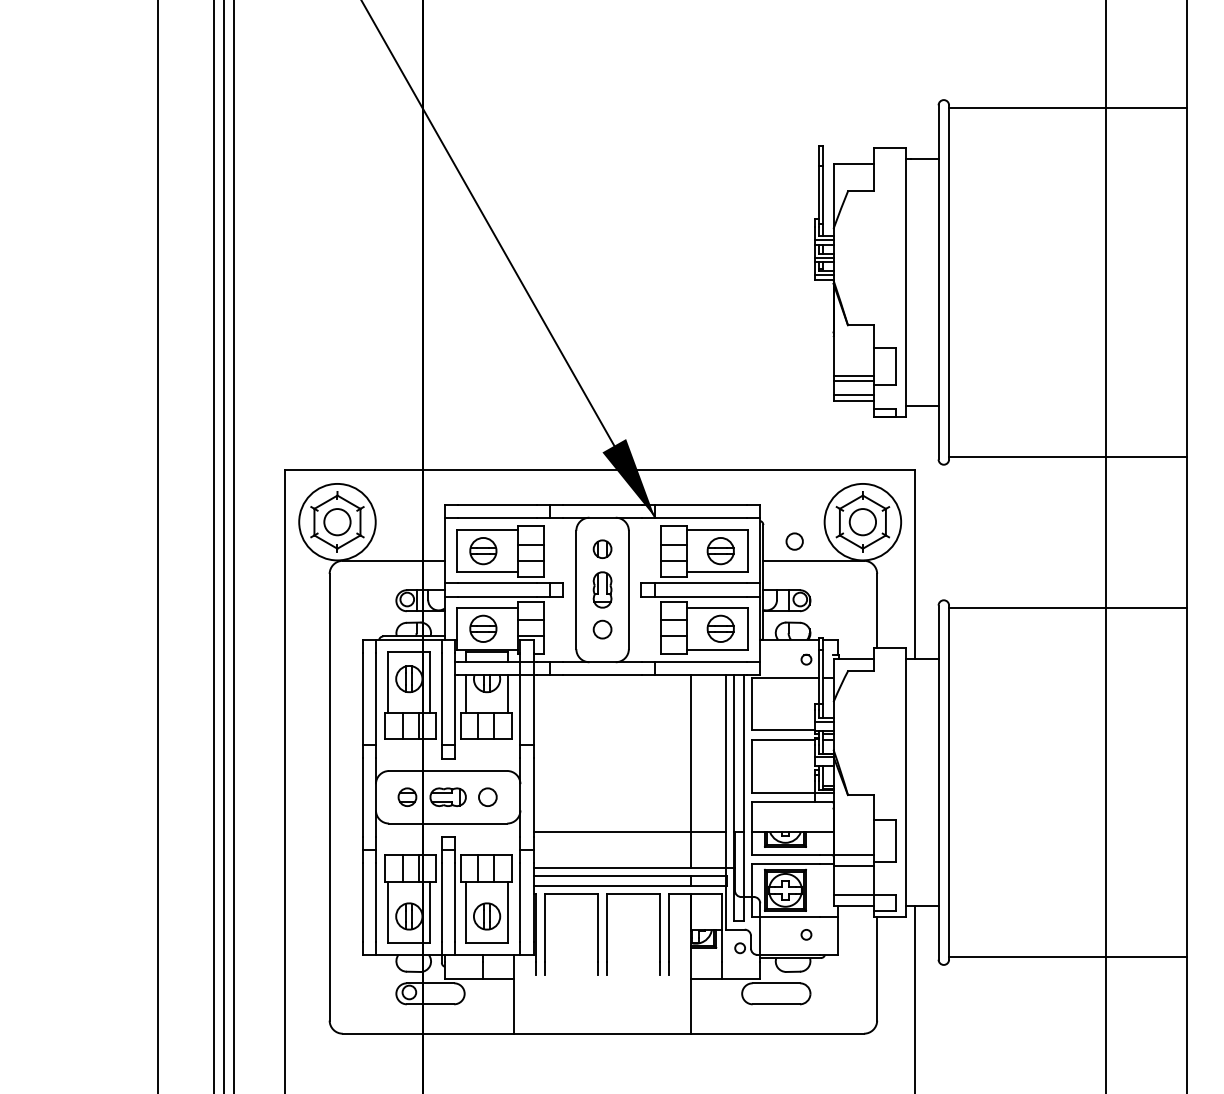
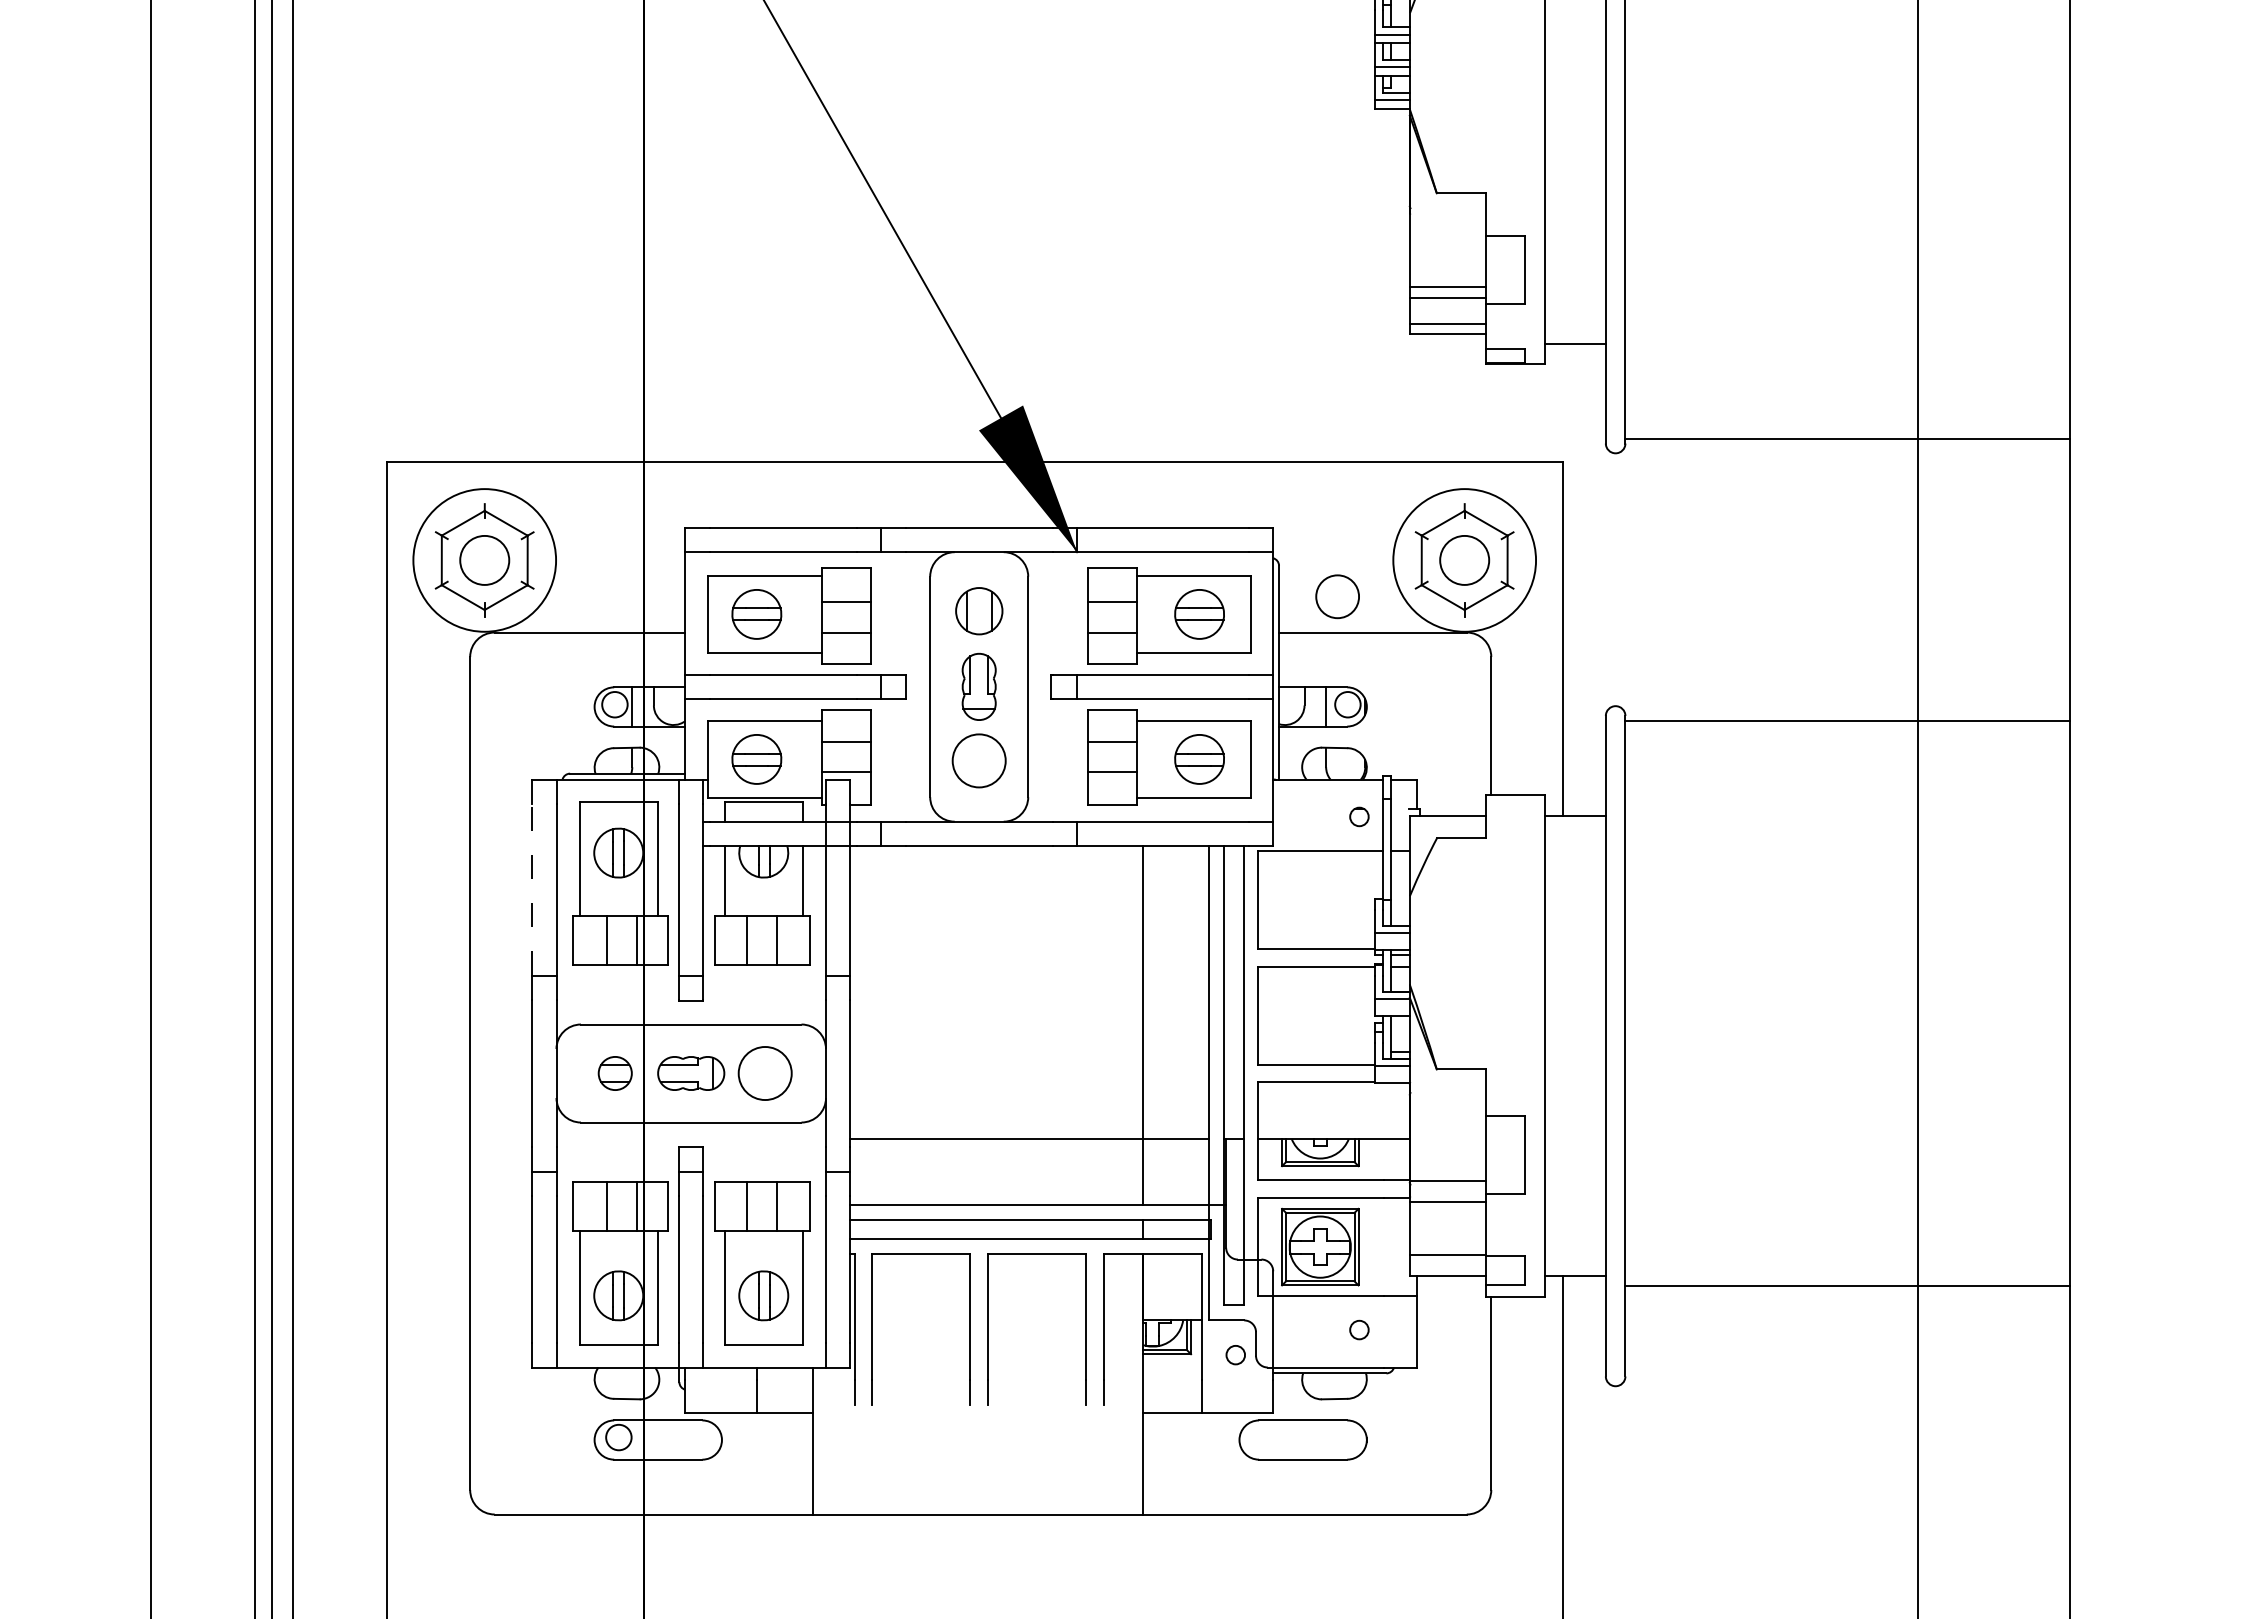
circle: (794, 541) -> (1337, 596), size x1.4
part: (602, 548) -> (979, 609), size x1.4
circle: (602, 629) -> (979, 760), size x1.6
line: (362, 698) -> (531, 889), solid -> dashed
circle: (487, 797) -> (764, 1073), size x1.6
line: (1068, 957) -> (1848, 1286), moved

